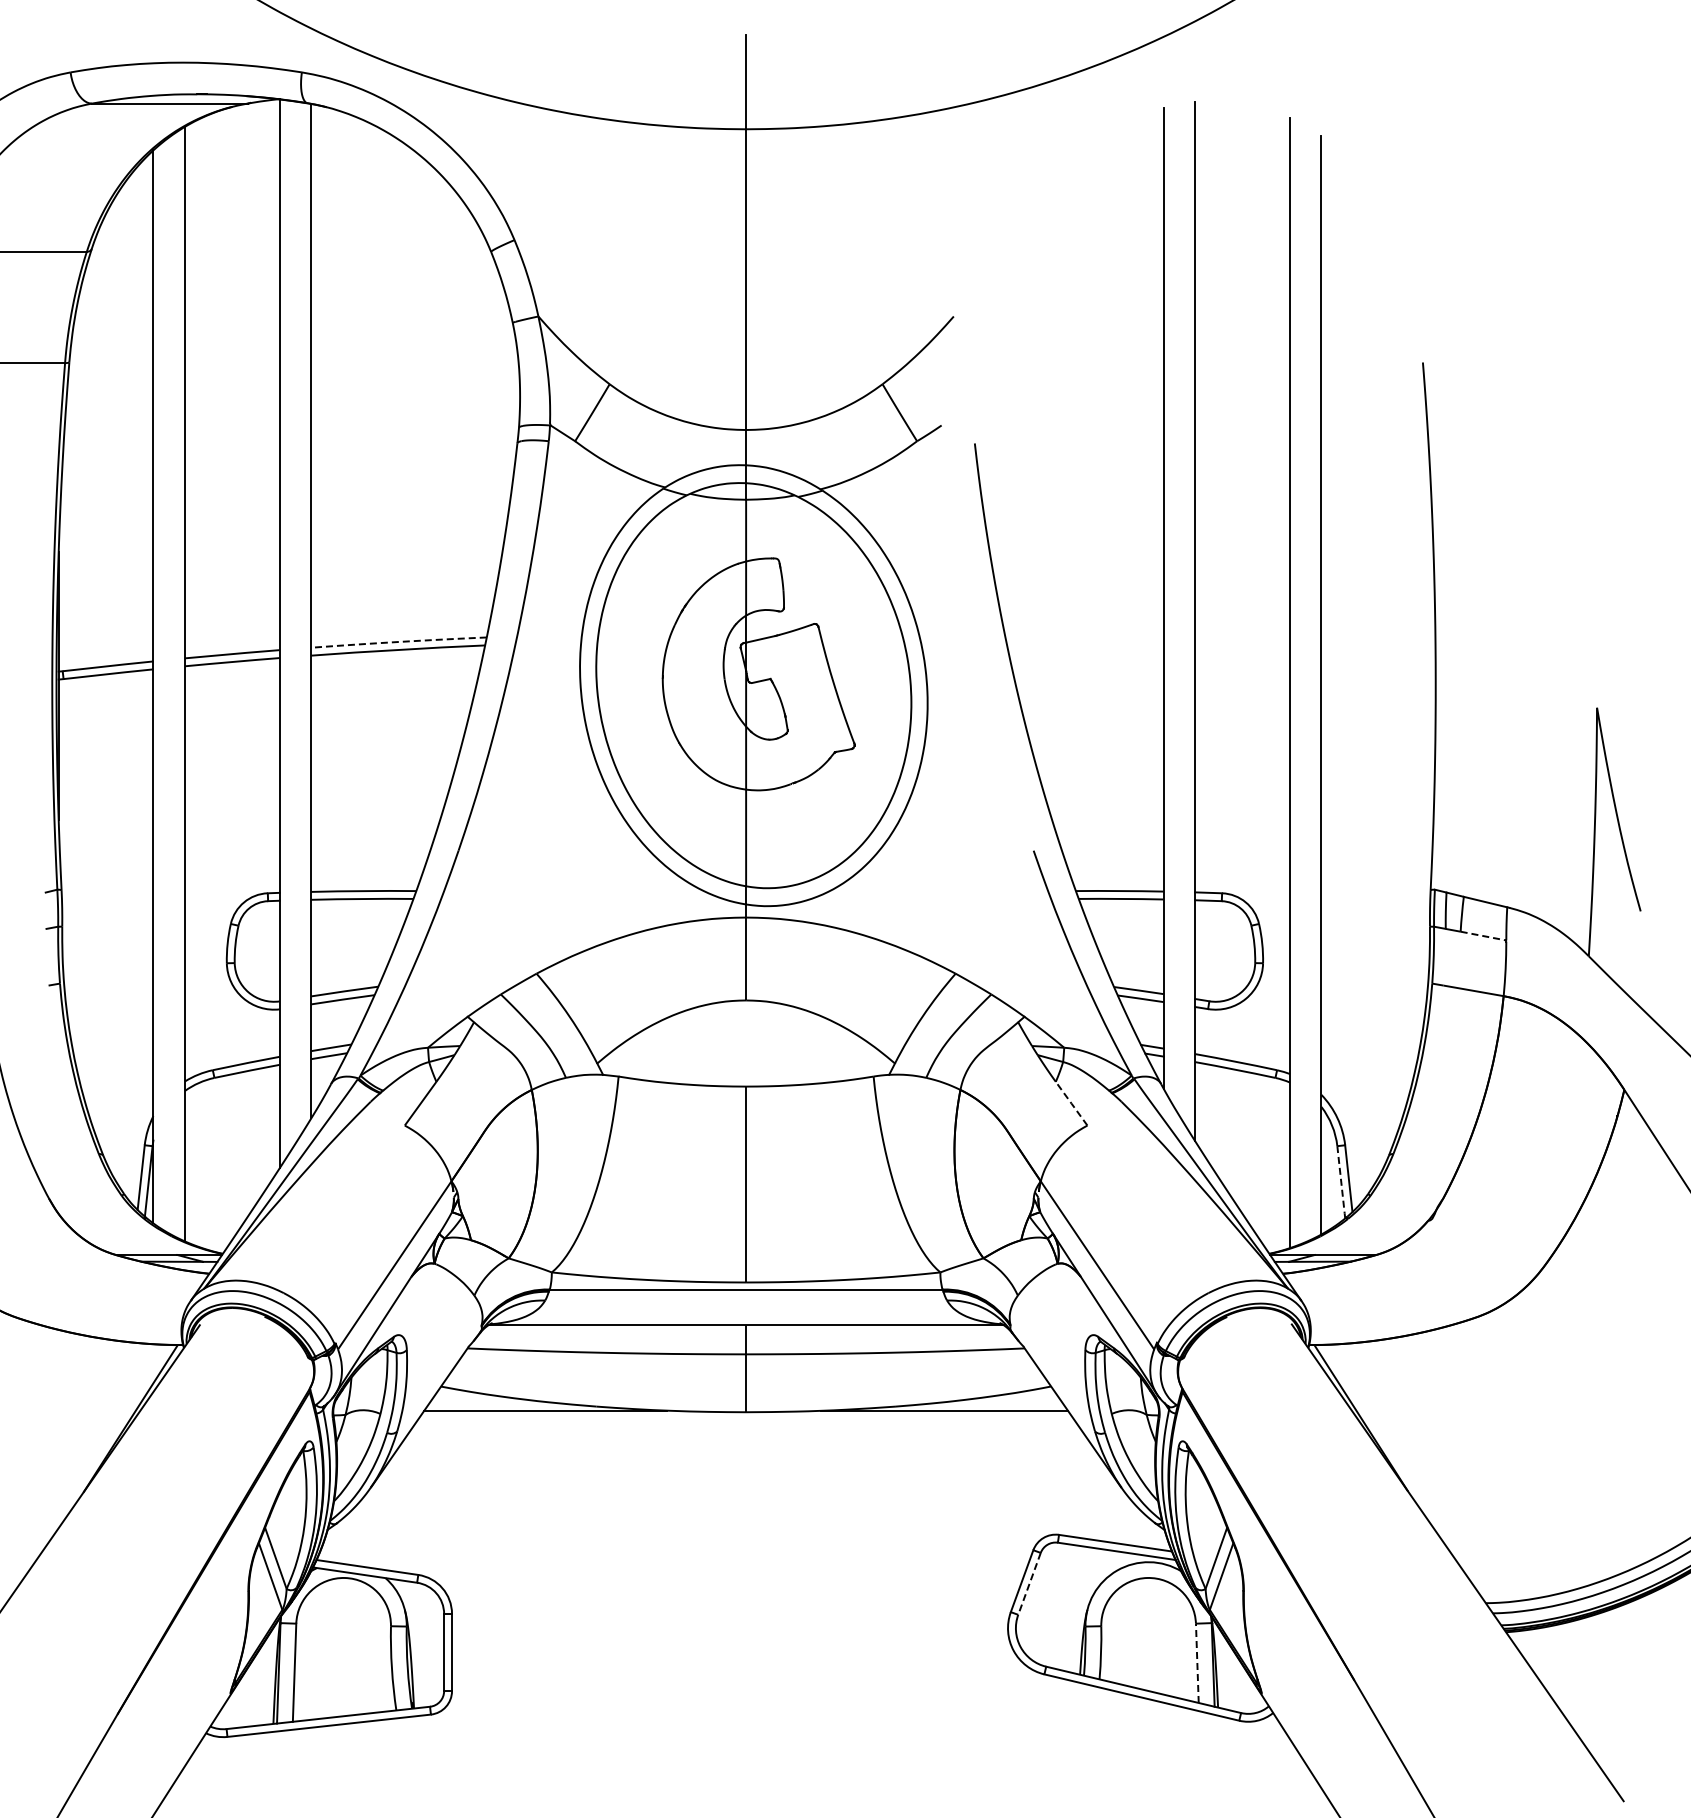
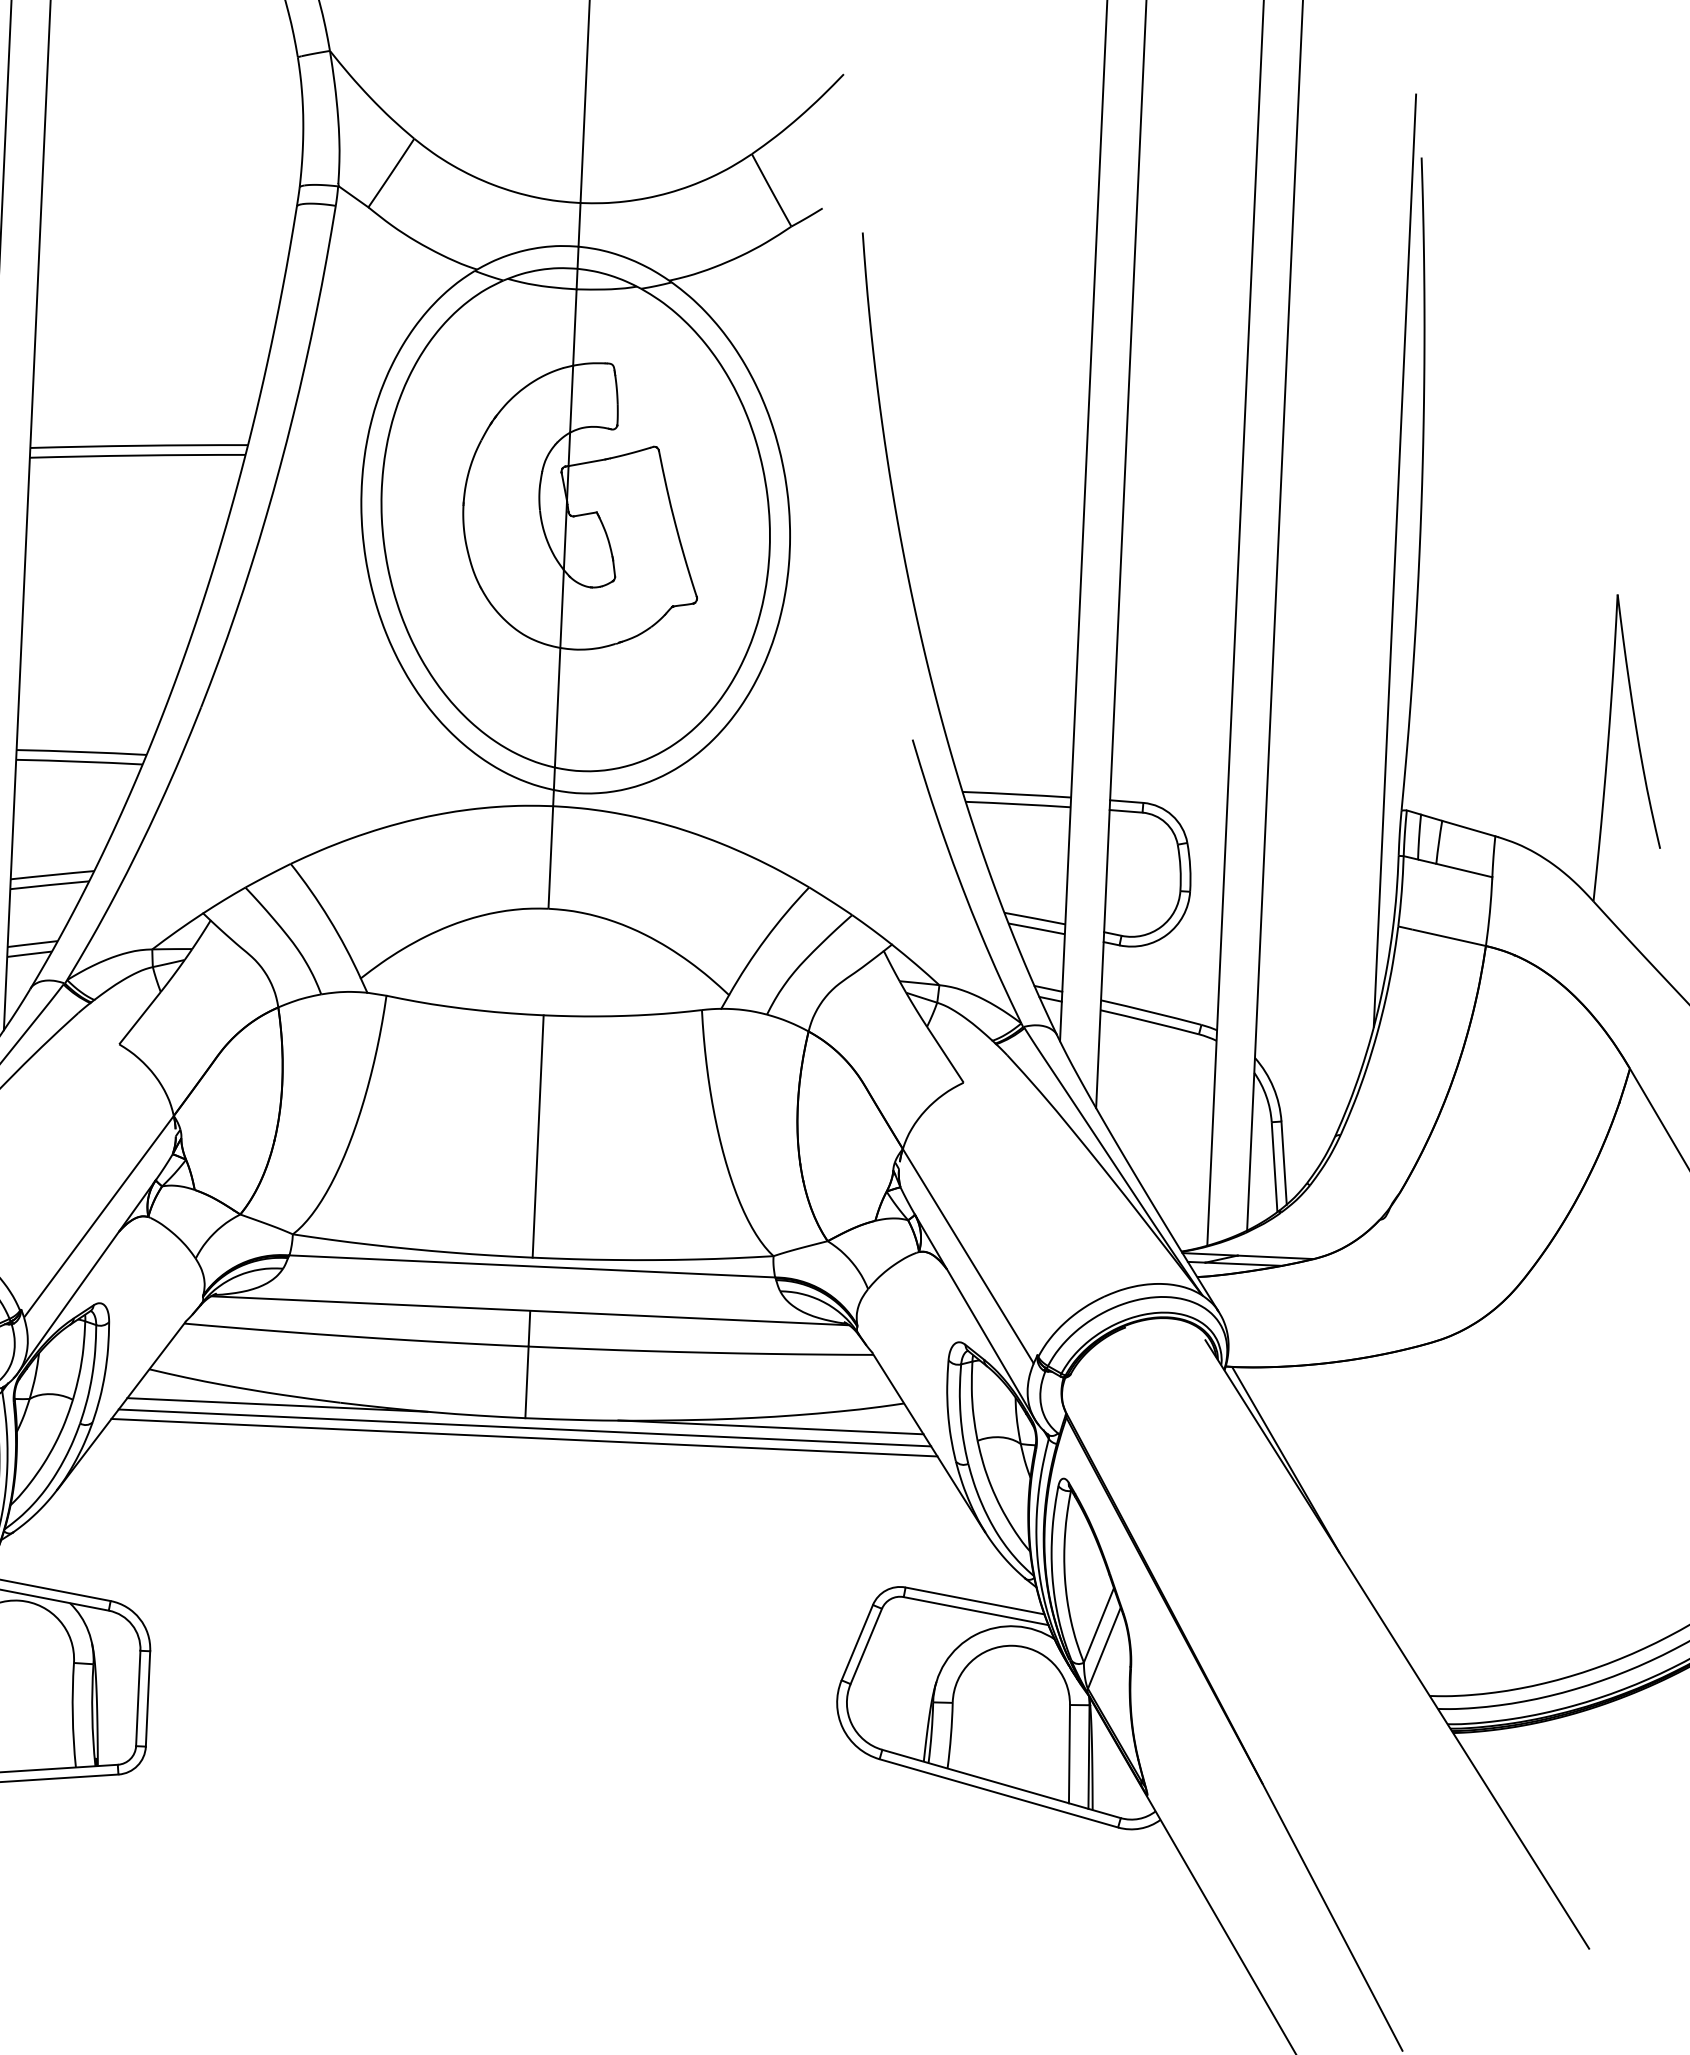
arc: (398, 641) -> (138, 445), dashed -> solid
line: (1416, 688) -> (1395, 560), added
line: (1483, 936) -> (1464, 871), dashed -> solid
line: (1071, 1103) -> (945, 1054), dashed -> solid
line: (1341, 1182) -> (1274, 1167), dashed -> solid
line: (745, 1420) -> (524, 1428), added
line: (745, 1428) -> (523, 1438), added
line: (1029, 1583) -> (866, 1645), dashed -> solid
line: (1197, 1663) -> (1069, 1754), dashed -> solid

